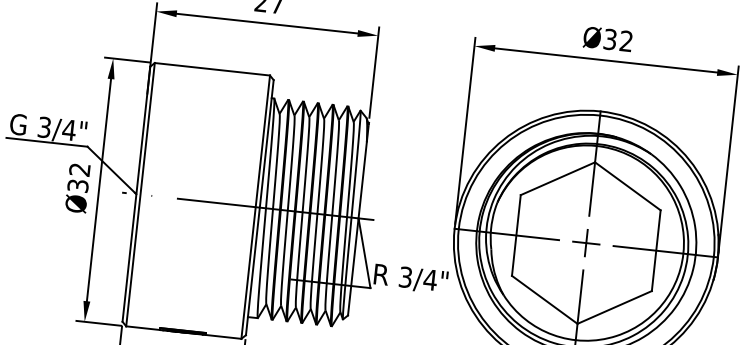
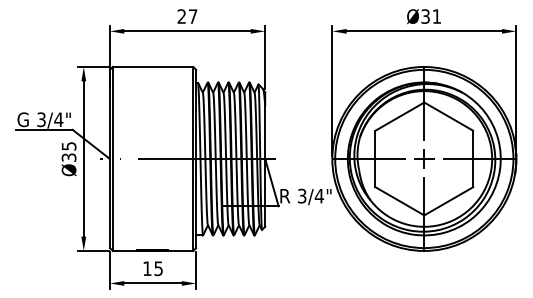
text: (625, 41) -> (436, 16), Ø32 -> Ø31
text: (79, 169) -> (68, 146), Ø32 -> Ø35

